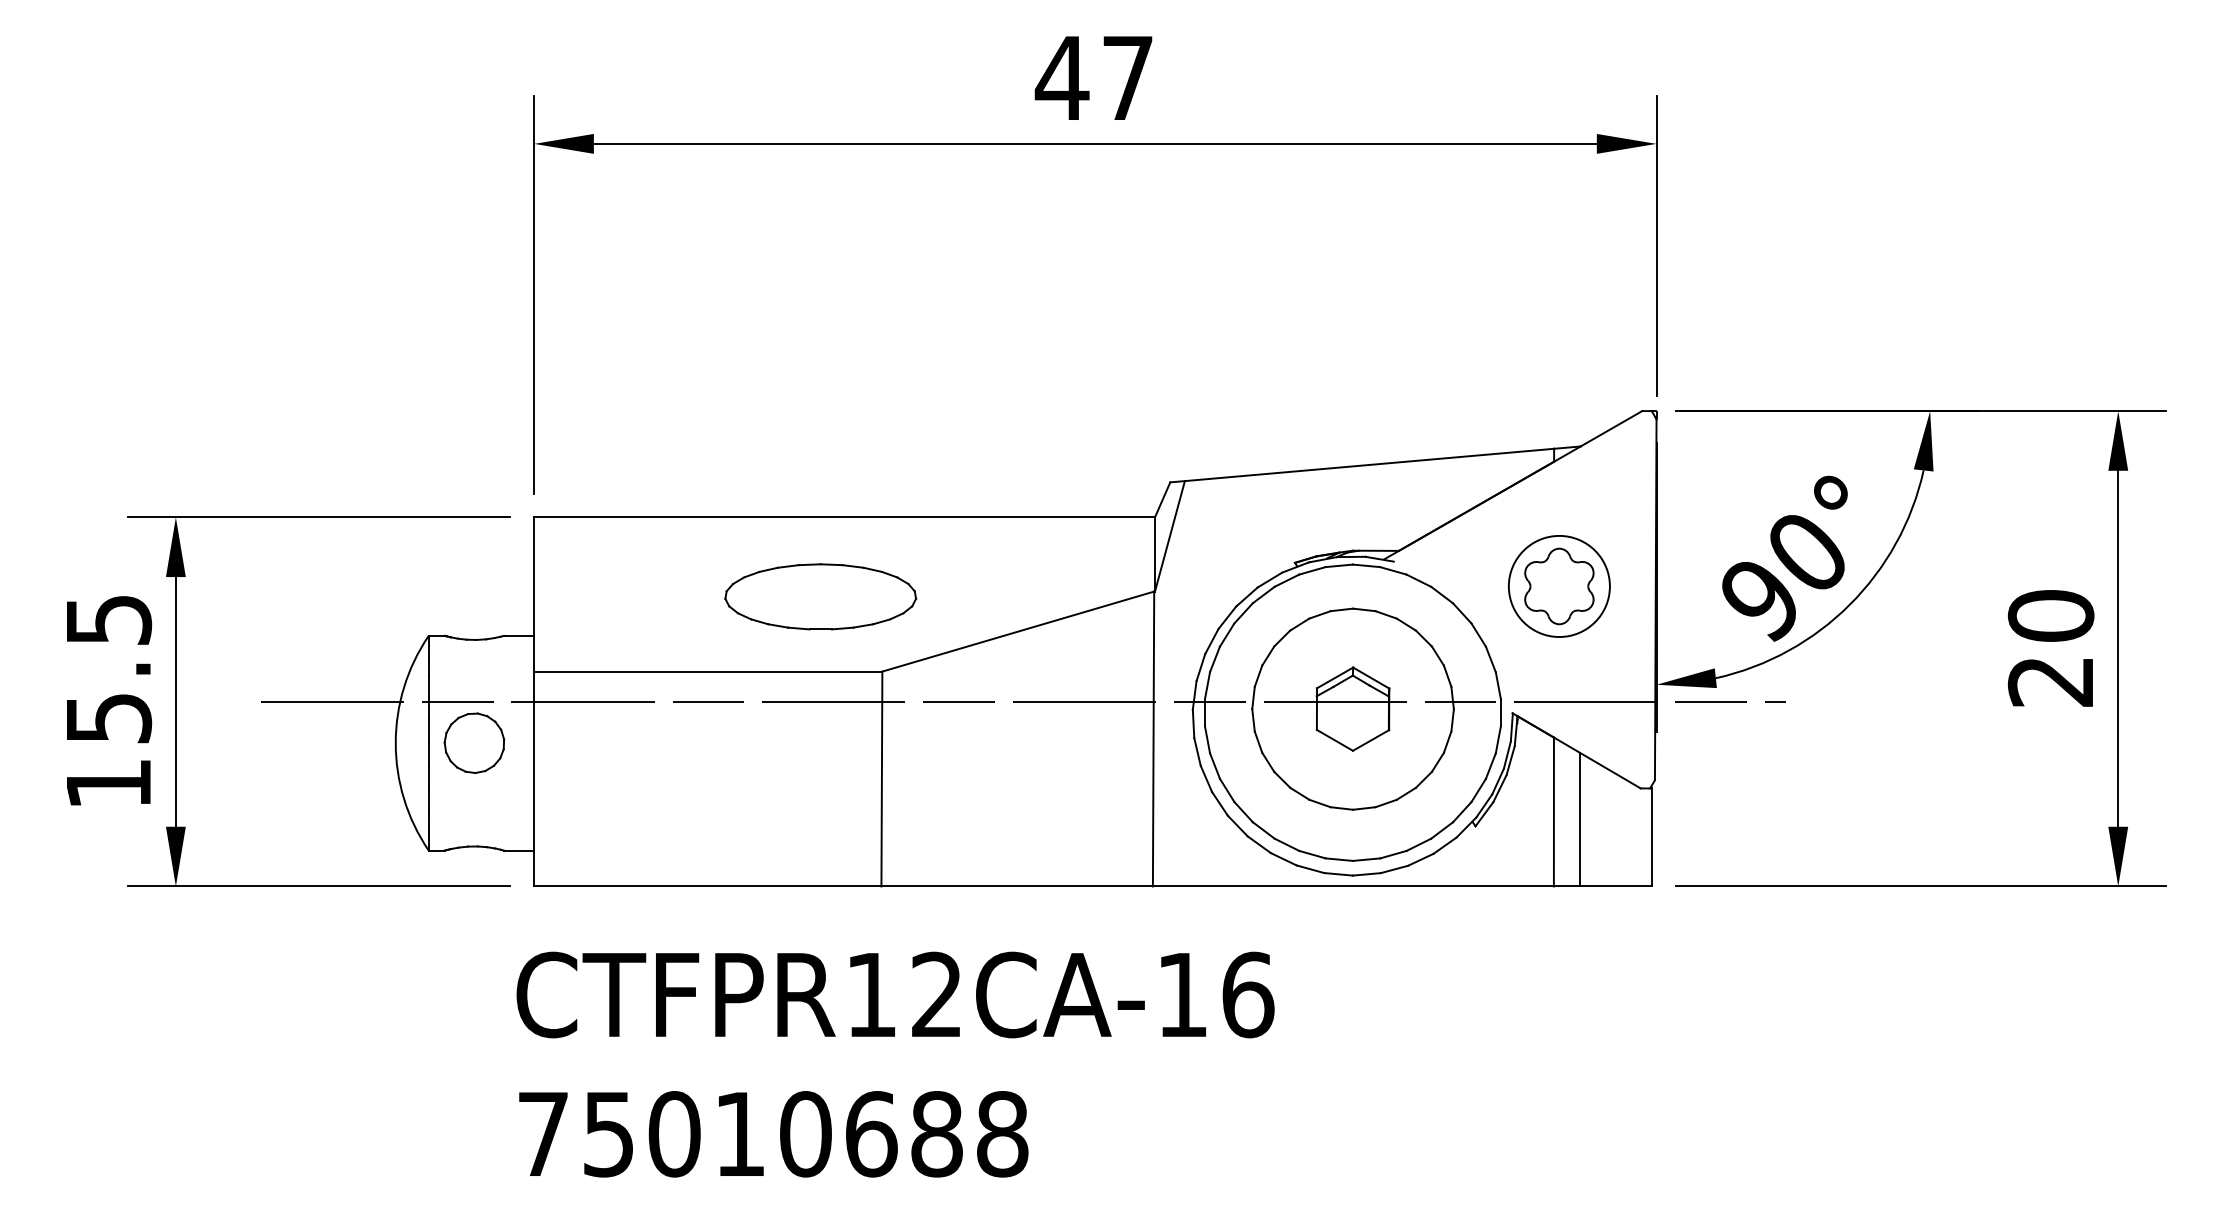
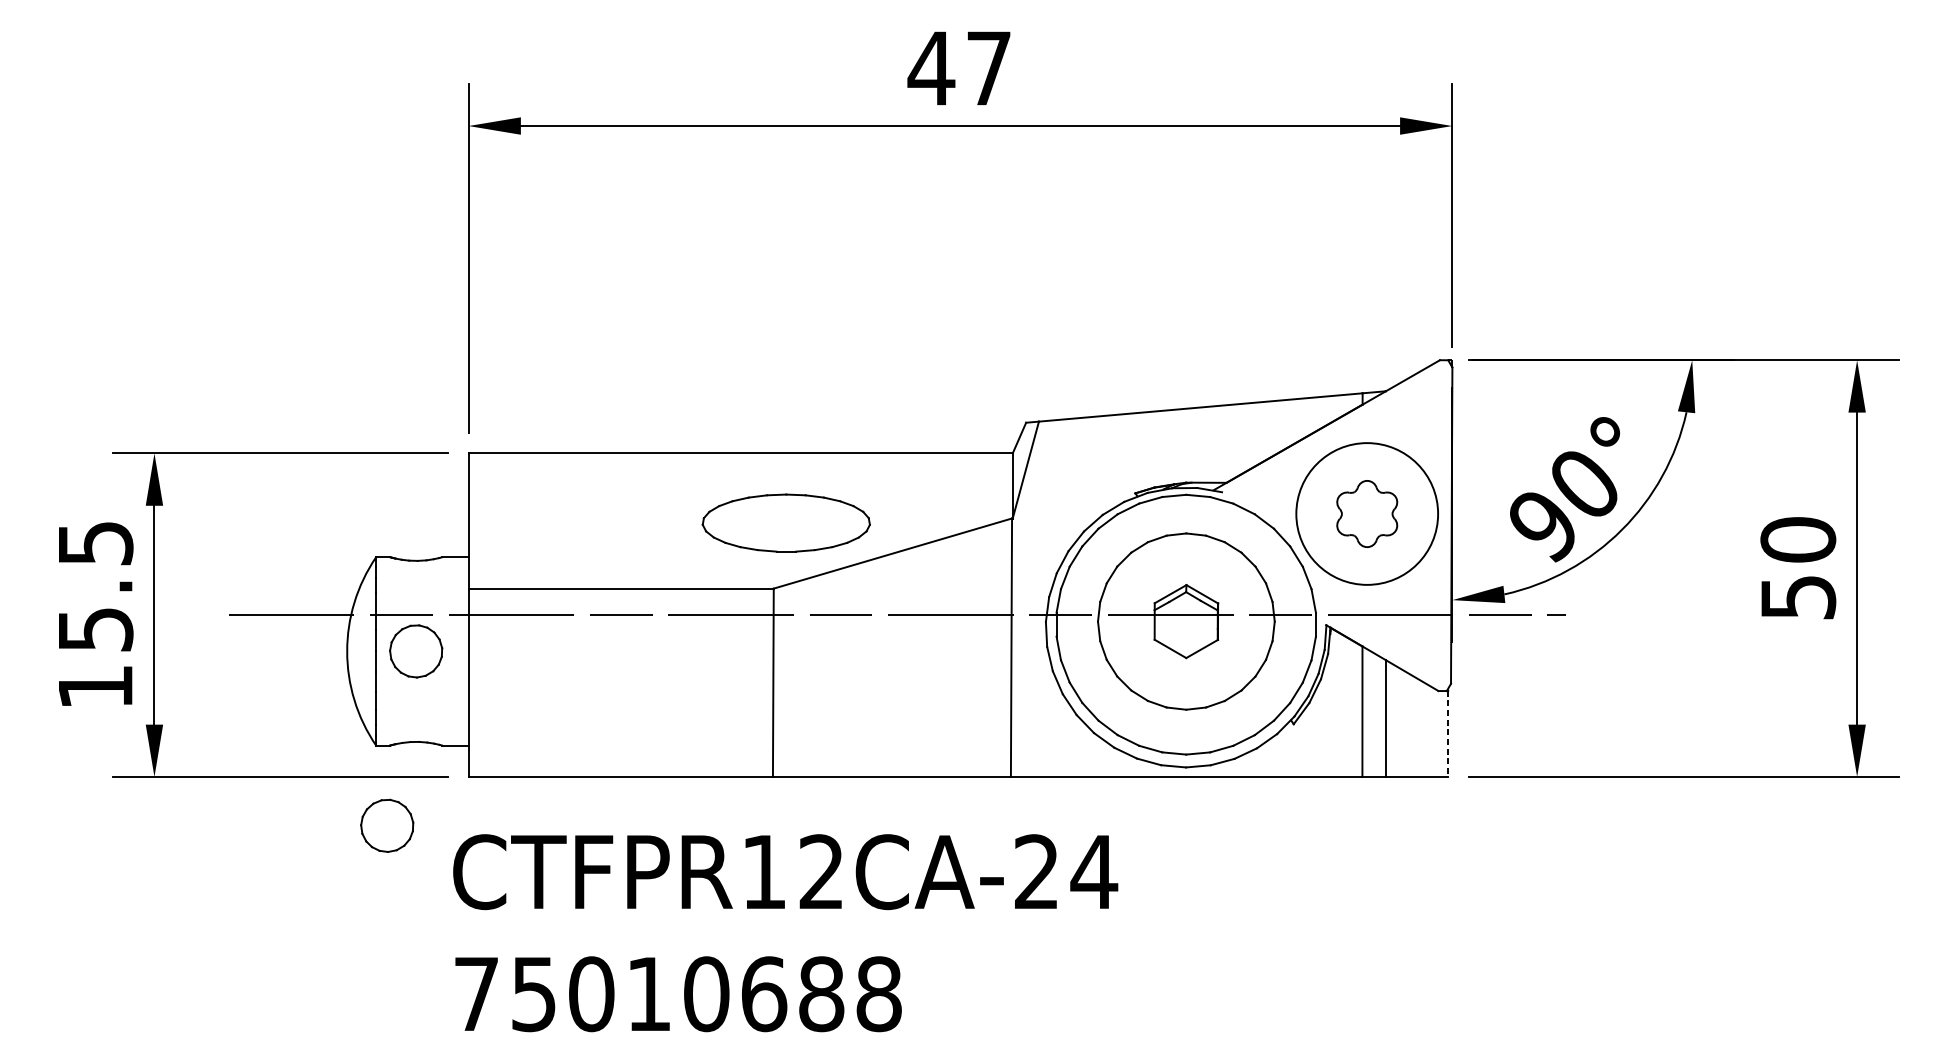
circle: (1558, 586) -> (1366, 514), size x1.6
part: (820, 596) -> (786, 522), moved
text: (2050, 681) -> (1797, 597), 20 -> 50
line: (1651, 837) -> (1447, 734), solid -> dashed
part: (441, 941) -> (387, 825), added
text: (1216, 994) -> (1066, 871), CTFPR12CA-16 -> CTFPR12CA-24

